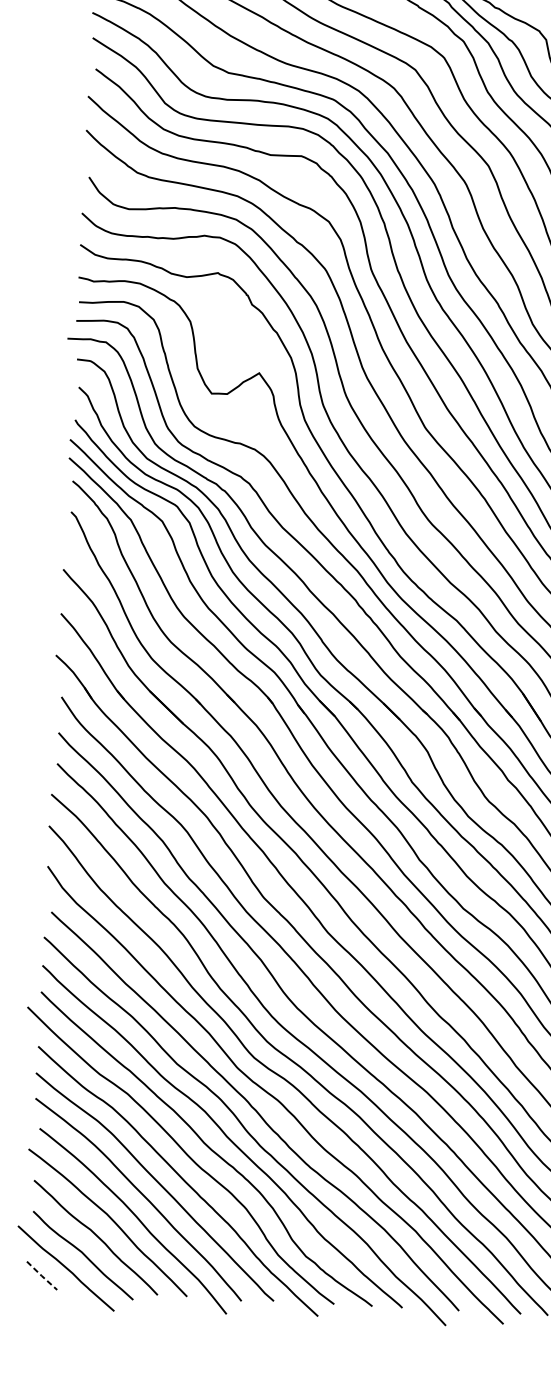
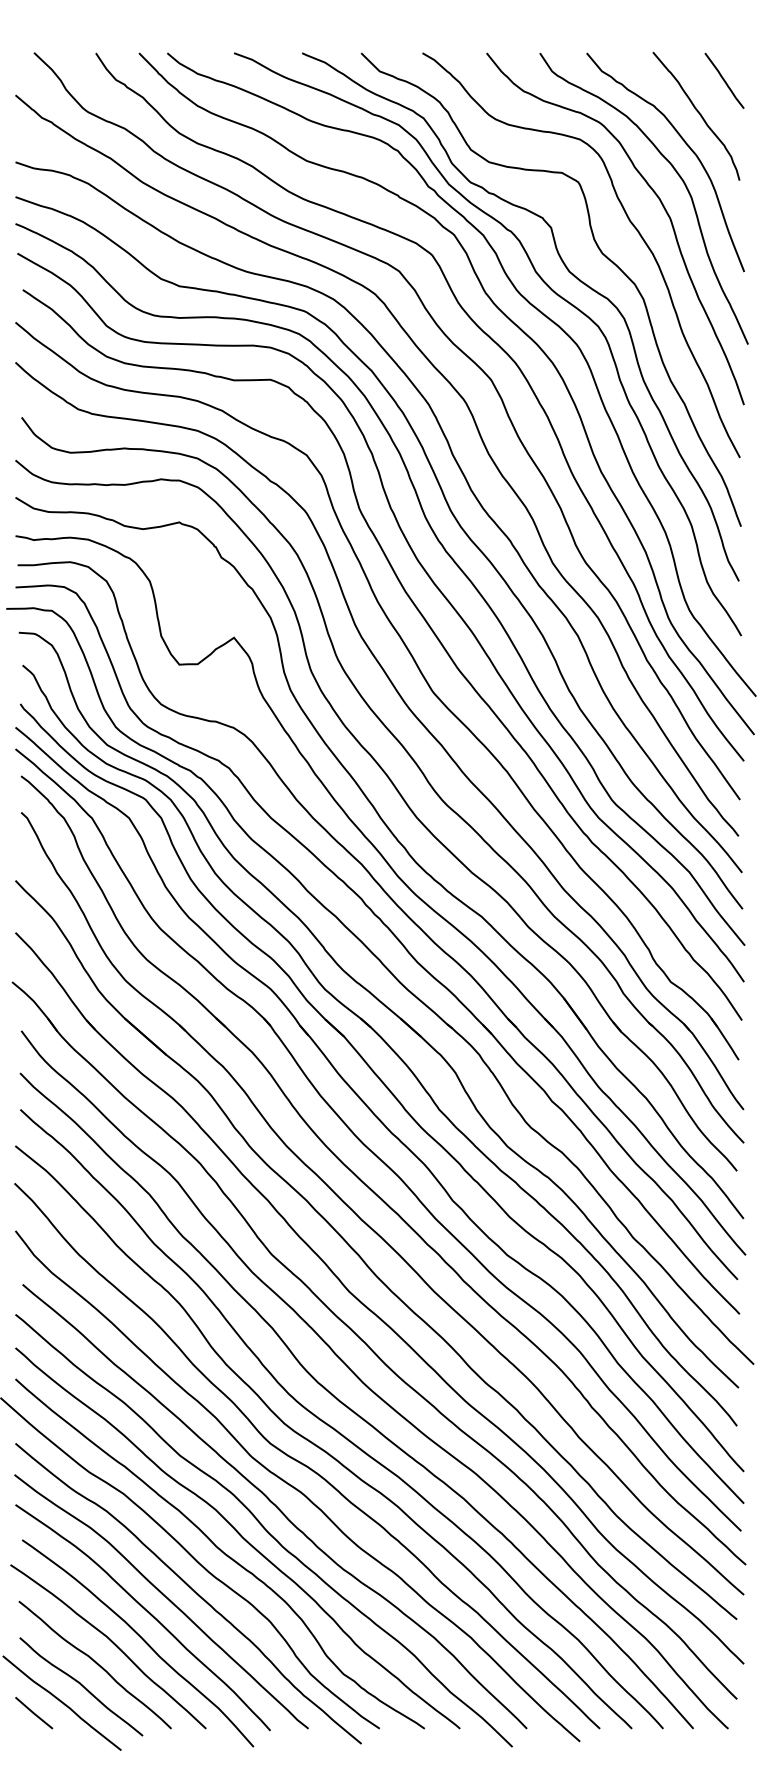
line: (41, 1276) -> (33, 1713), dashed -> solid

